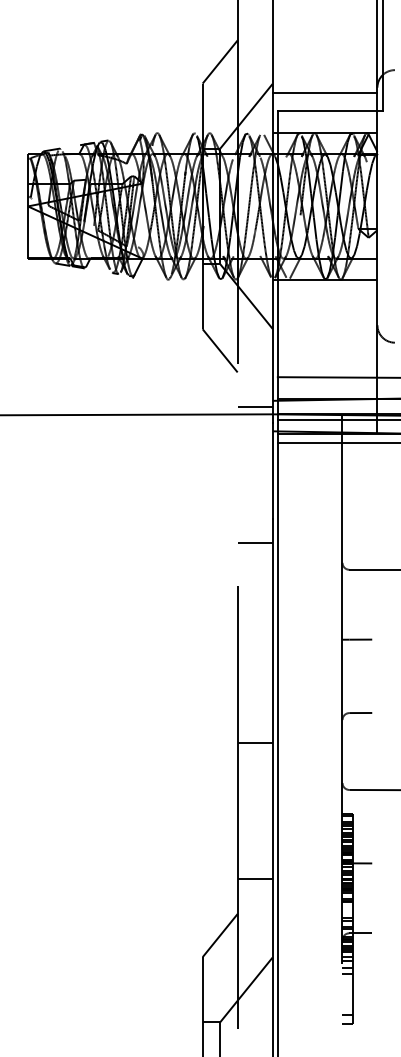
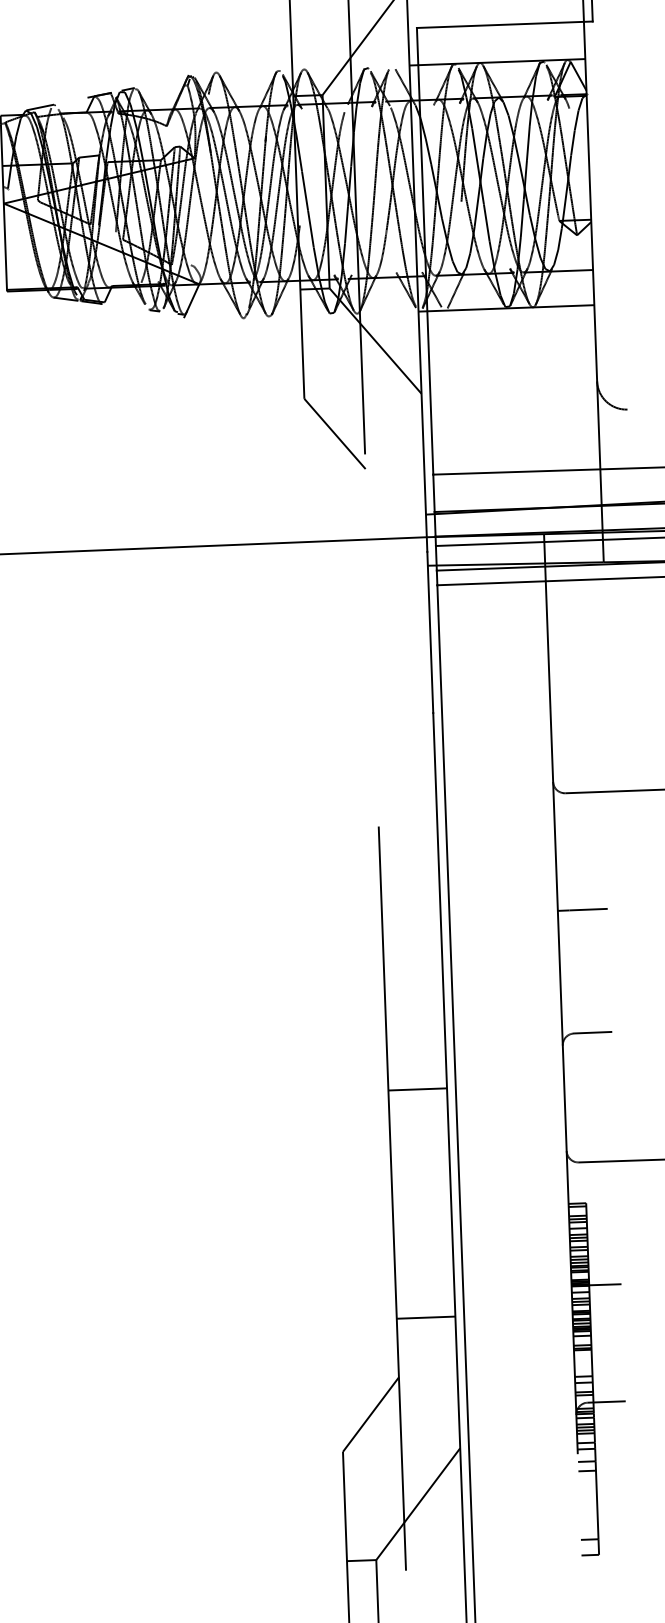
line: (254, 407) -> (396, 526), removed
line: (254, 543) -> (404, 754), removed

